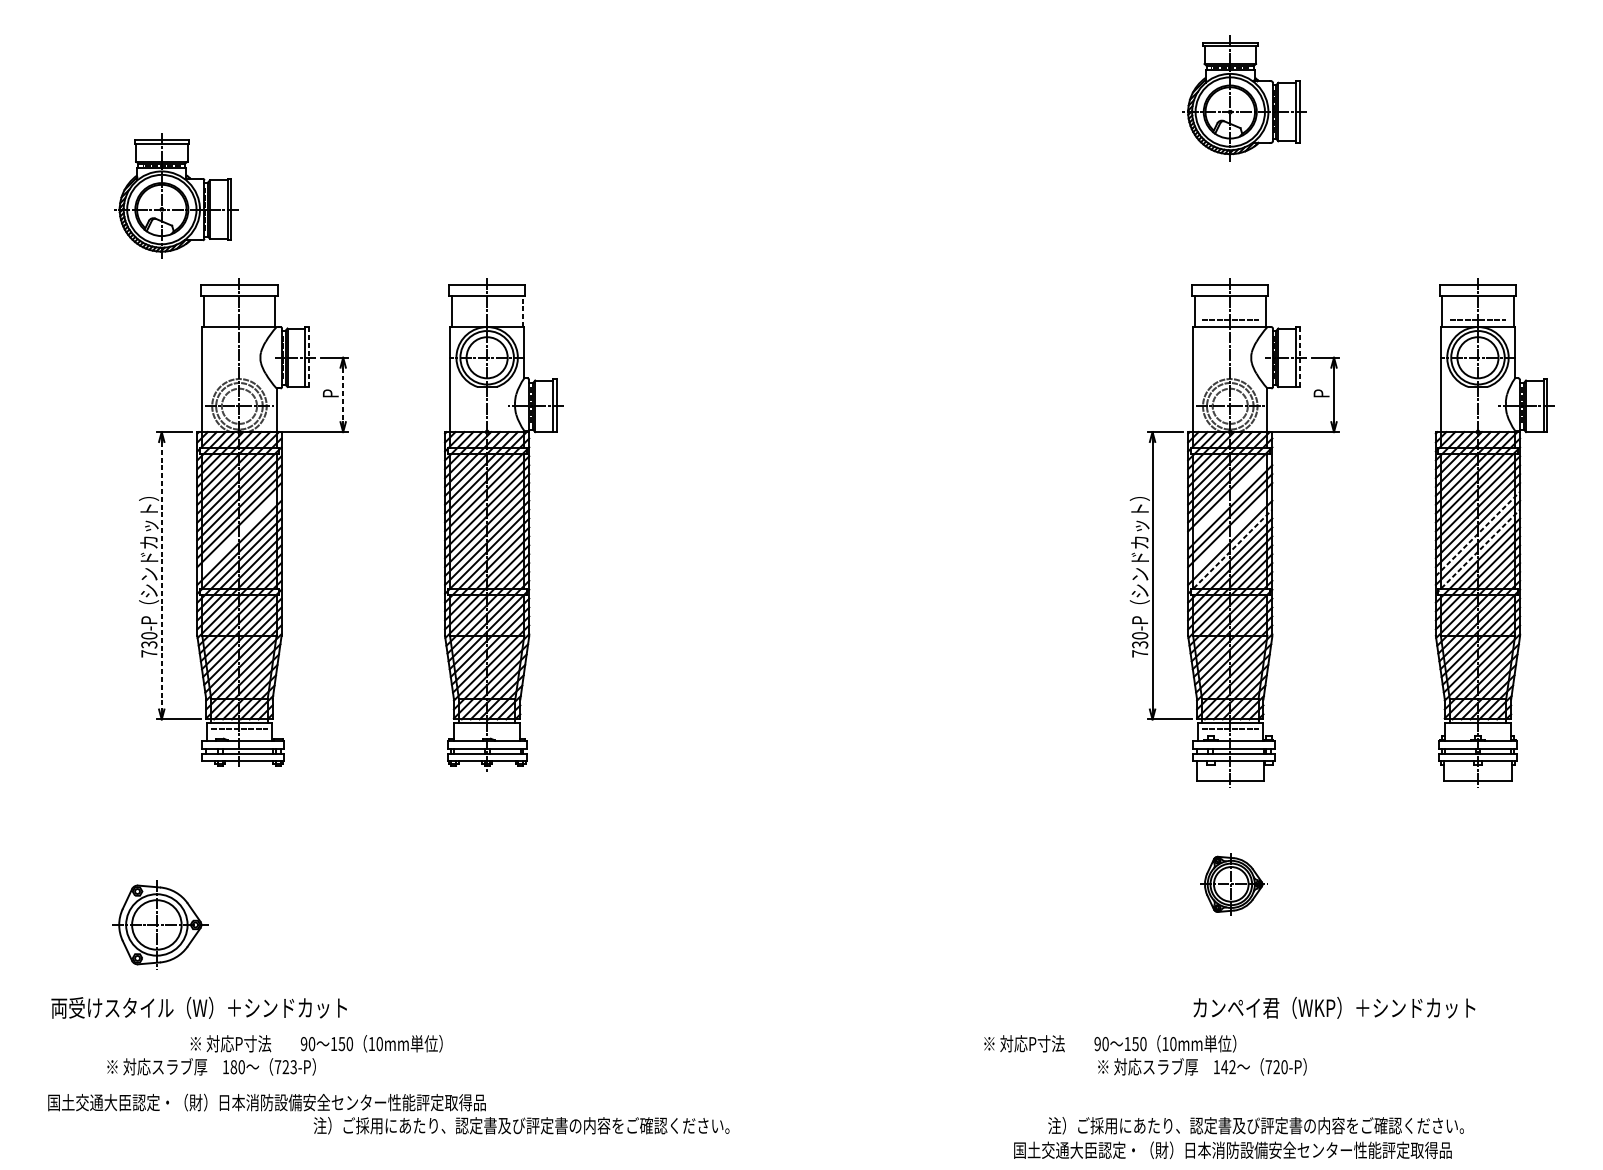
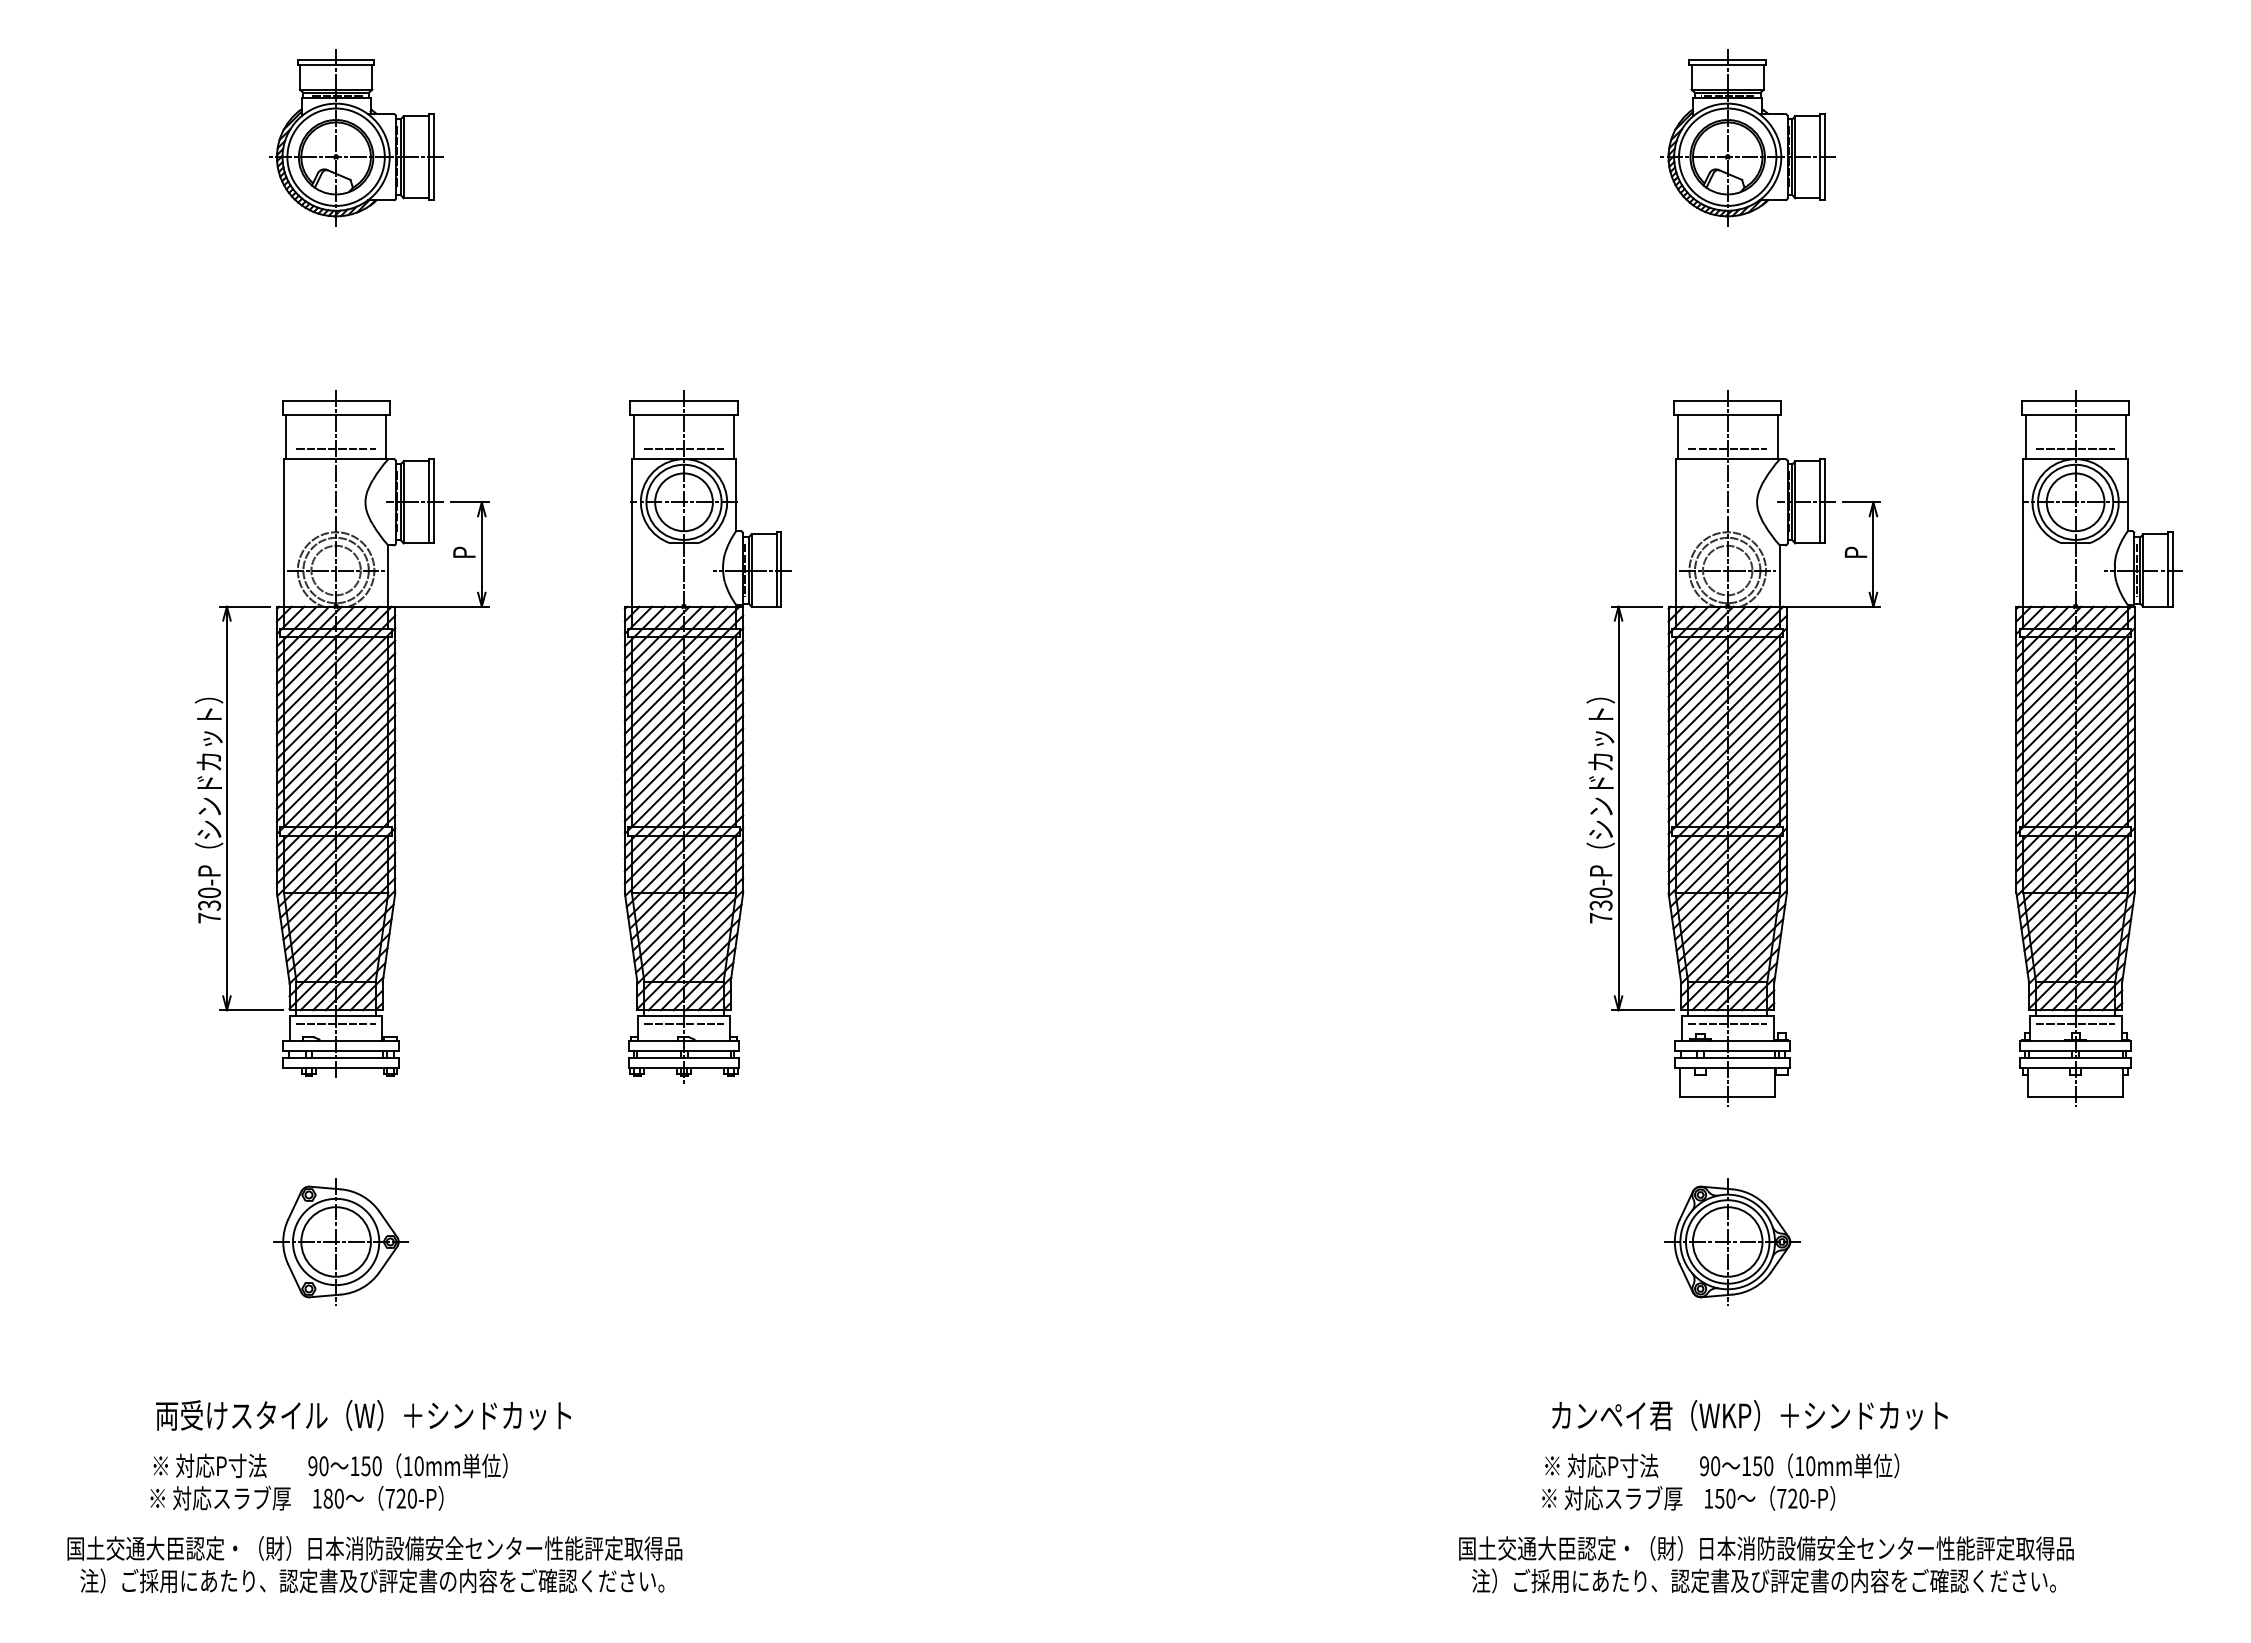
part: (176, 195) -> (356, 137), moved
line: (523, 311) -> (734, 437), dashed -> solid
line: (239, 320) -> (335, 449), added
line: (486, 320) -> (683, 449), added
line: (308, 357) -> (433, 501), dashed -> solid
line: (1299, 357) -> (1825, 501), dashed -> solid
line: (342, 395) -> (481, 555), dashed -> solid
line: (1230, 498) -> (1727, 699), added
line: (239, 533) -> (335, 749), added
line: (1230, 533) -> (1727, 749), added
line: (1477, 533) -> (2075, 749), dashed -> solid
line: (1230, 551) -> (1727, 774), dashed -> solid
line: (1477, 551) -> (2075, 774), dashed -> solid
line: (161, 575) -> (226, 808), dashed -> solid
line: (486, 728) -> (683, 1023), added
line: (1477, 728) -> (2075, 1023), added
part: (1233, 884) -> (1732, 1241), size x1.43
part: (159, 924) -> (340, 1241), moved
text: (199, 1007) -> (363, 1415), moved
text: (1334, 1007) -> (1749, 1415), moved
text: (316, 1043) -> (330, 1465), moved
text: (1110, 1043) -> (1722, 1465), moved
text: (293, 1067) -> (411, 1498), 723-P -> 720-P
text: (1227, 1067) -> (1724, 1498), 142 -> 150
text: (521, 1125) -> (372, 1580), moved
text: (1232, 1150) -> (1766, 1548), moved

